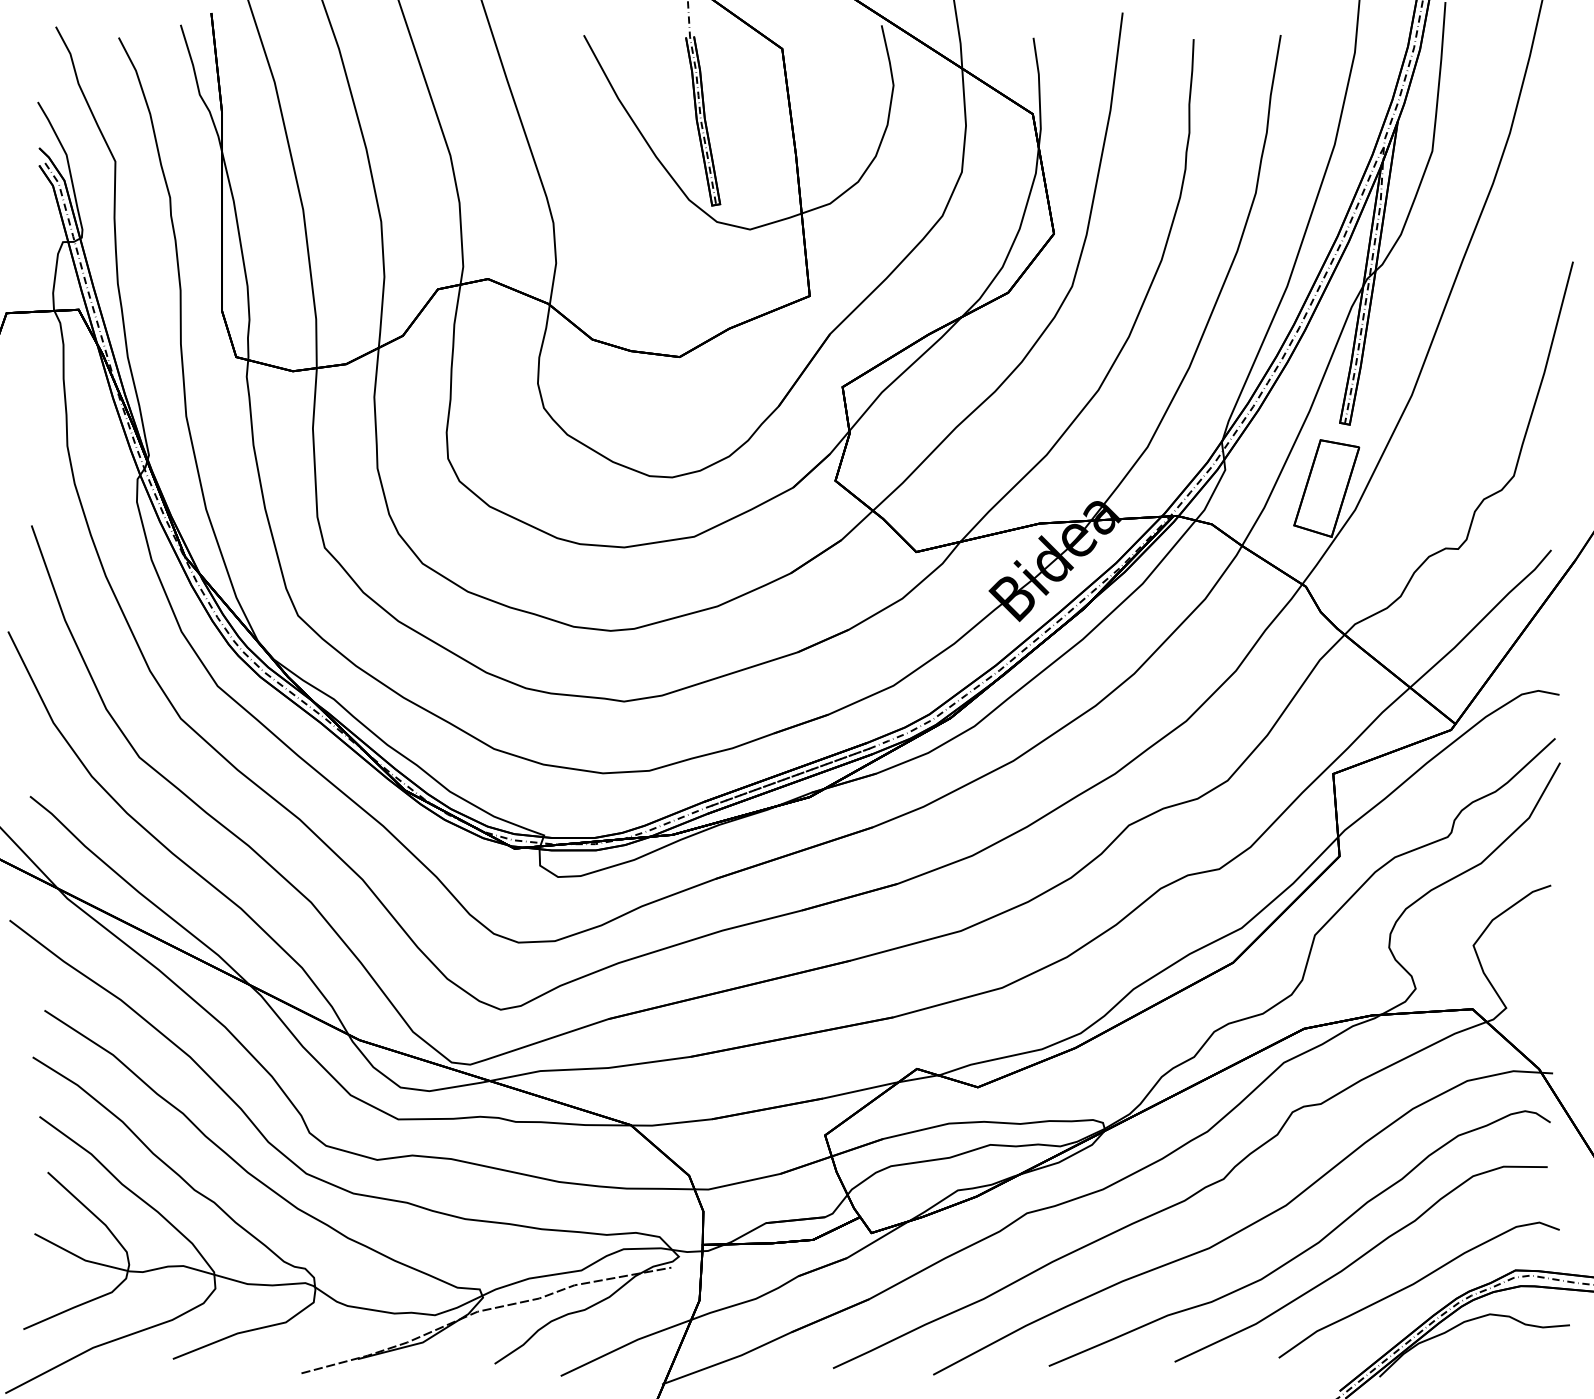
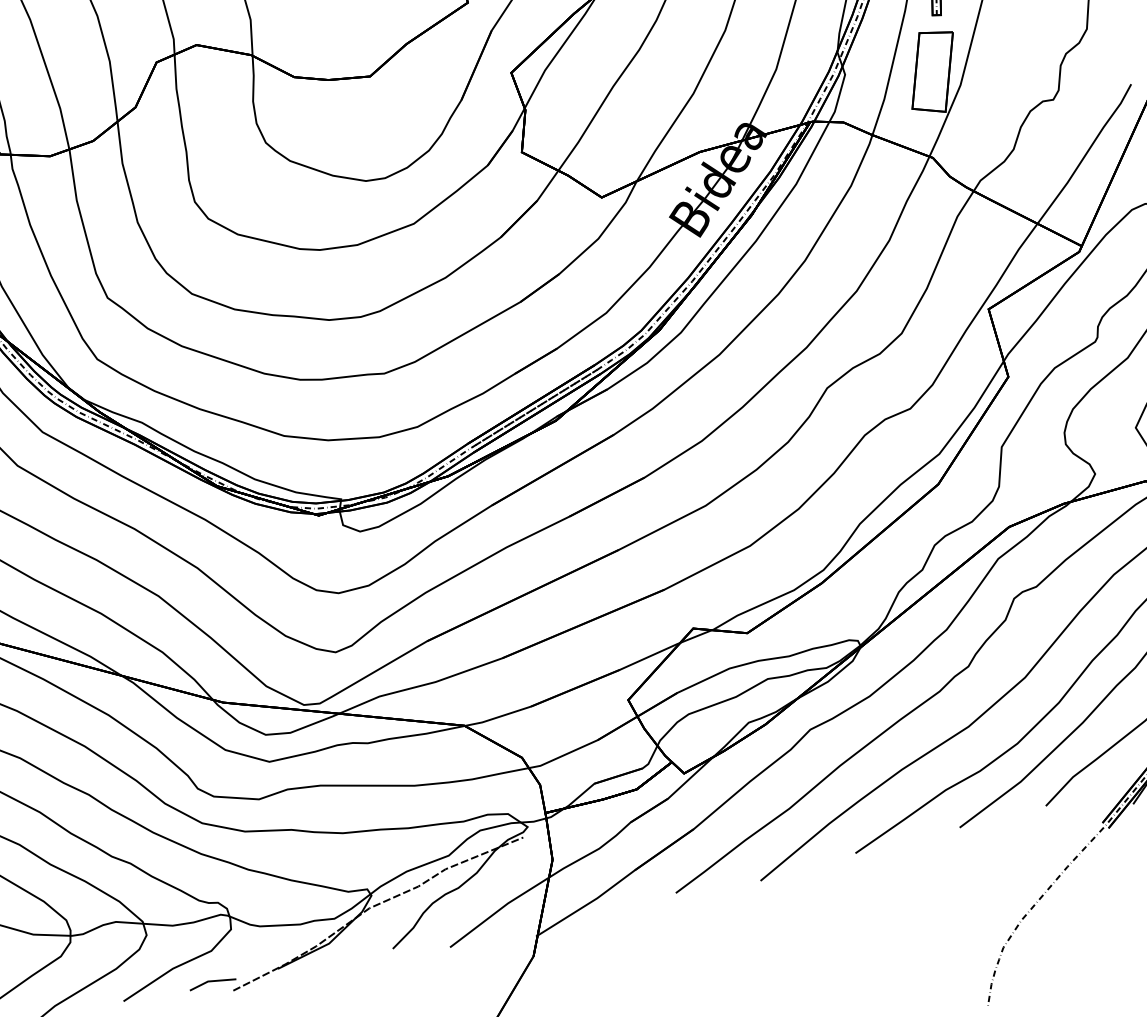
line: (279, 1358) -> (212, 982), added

